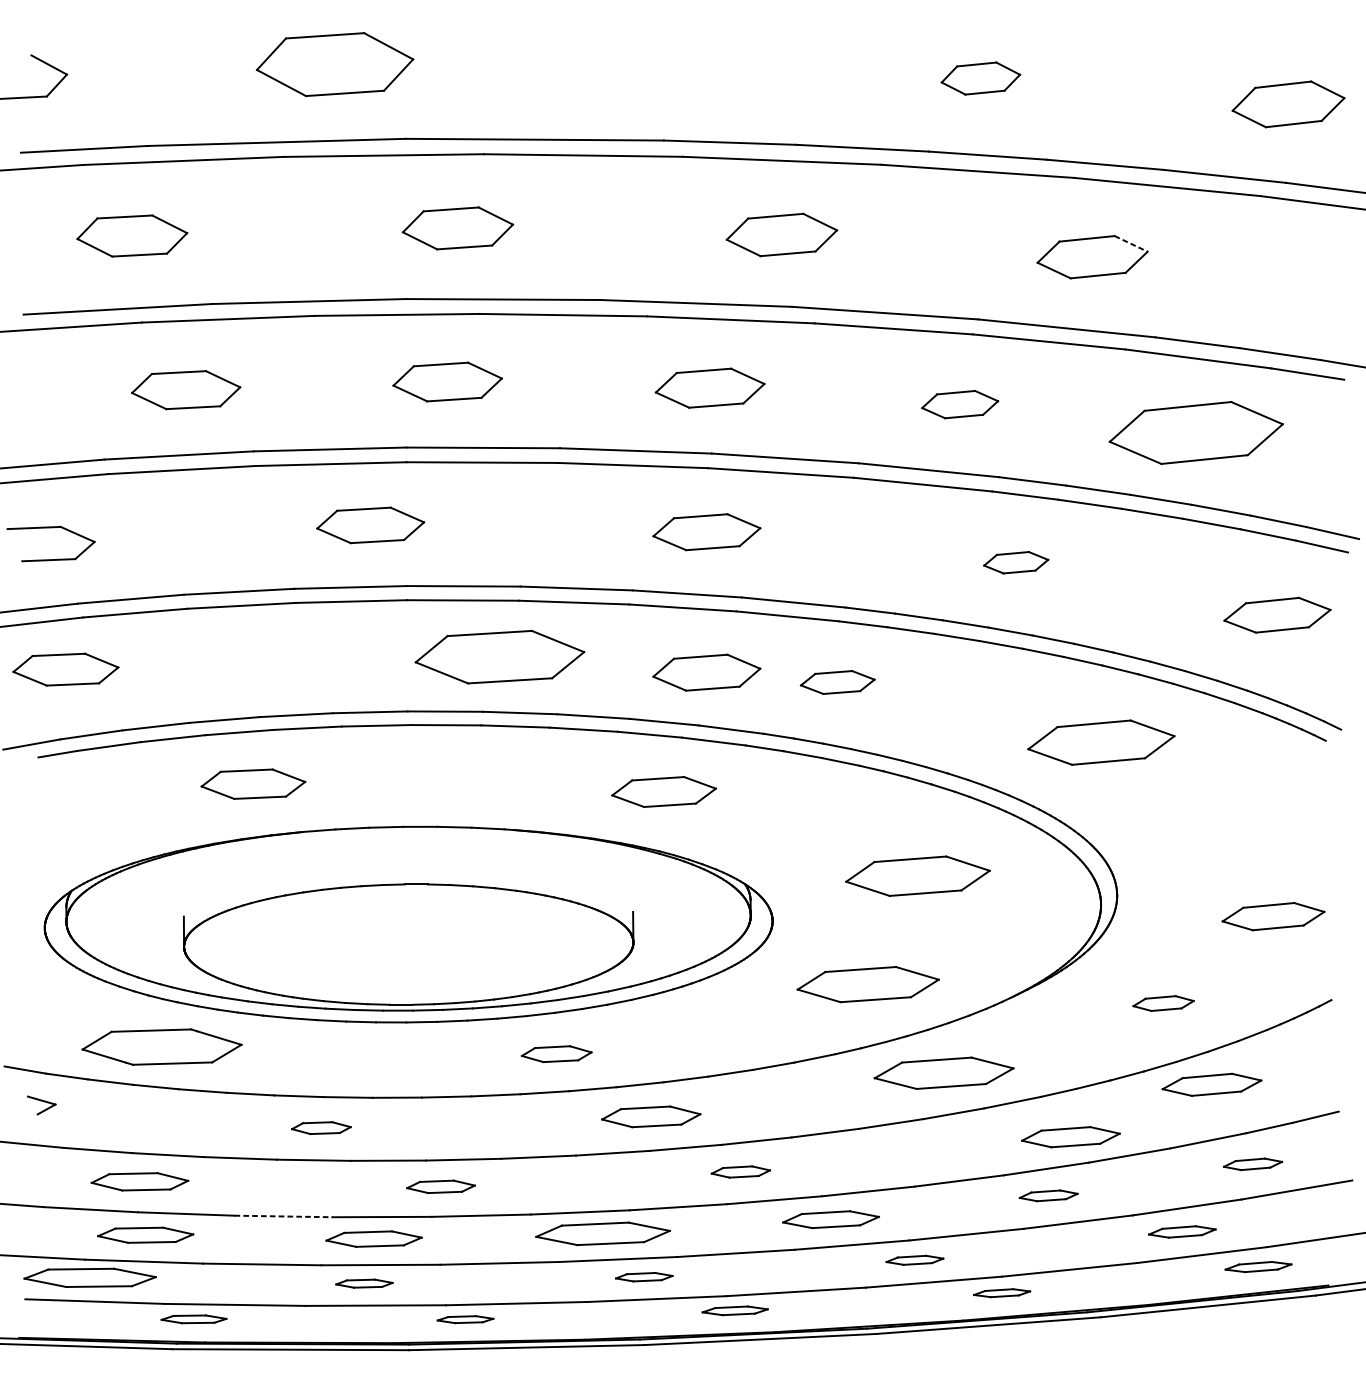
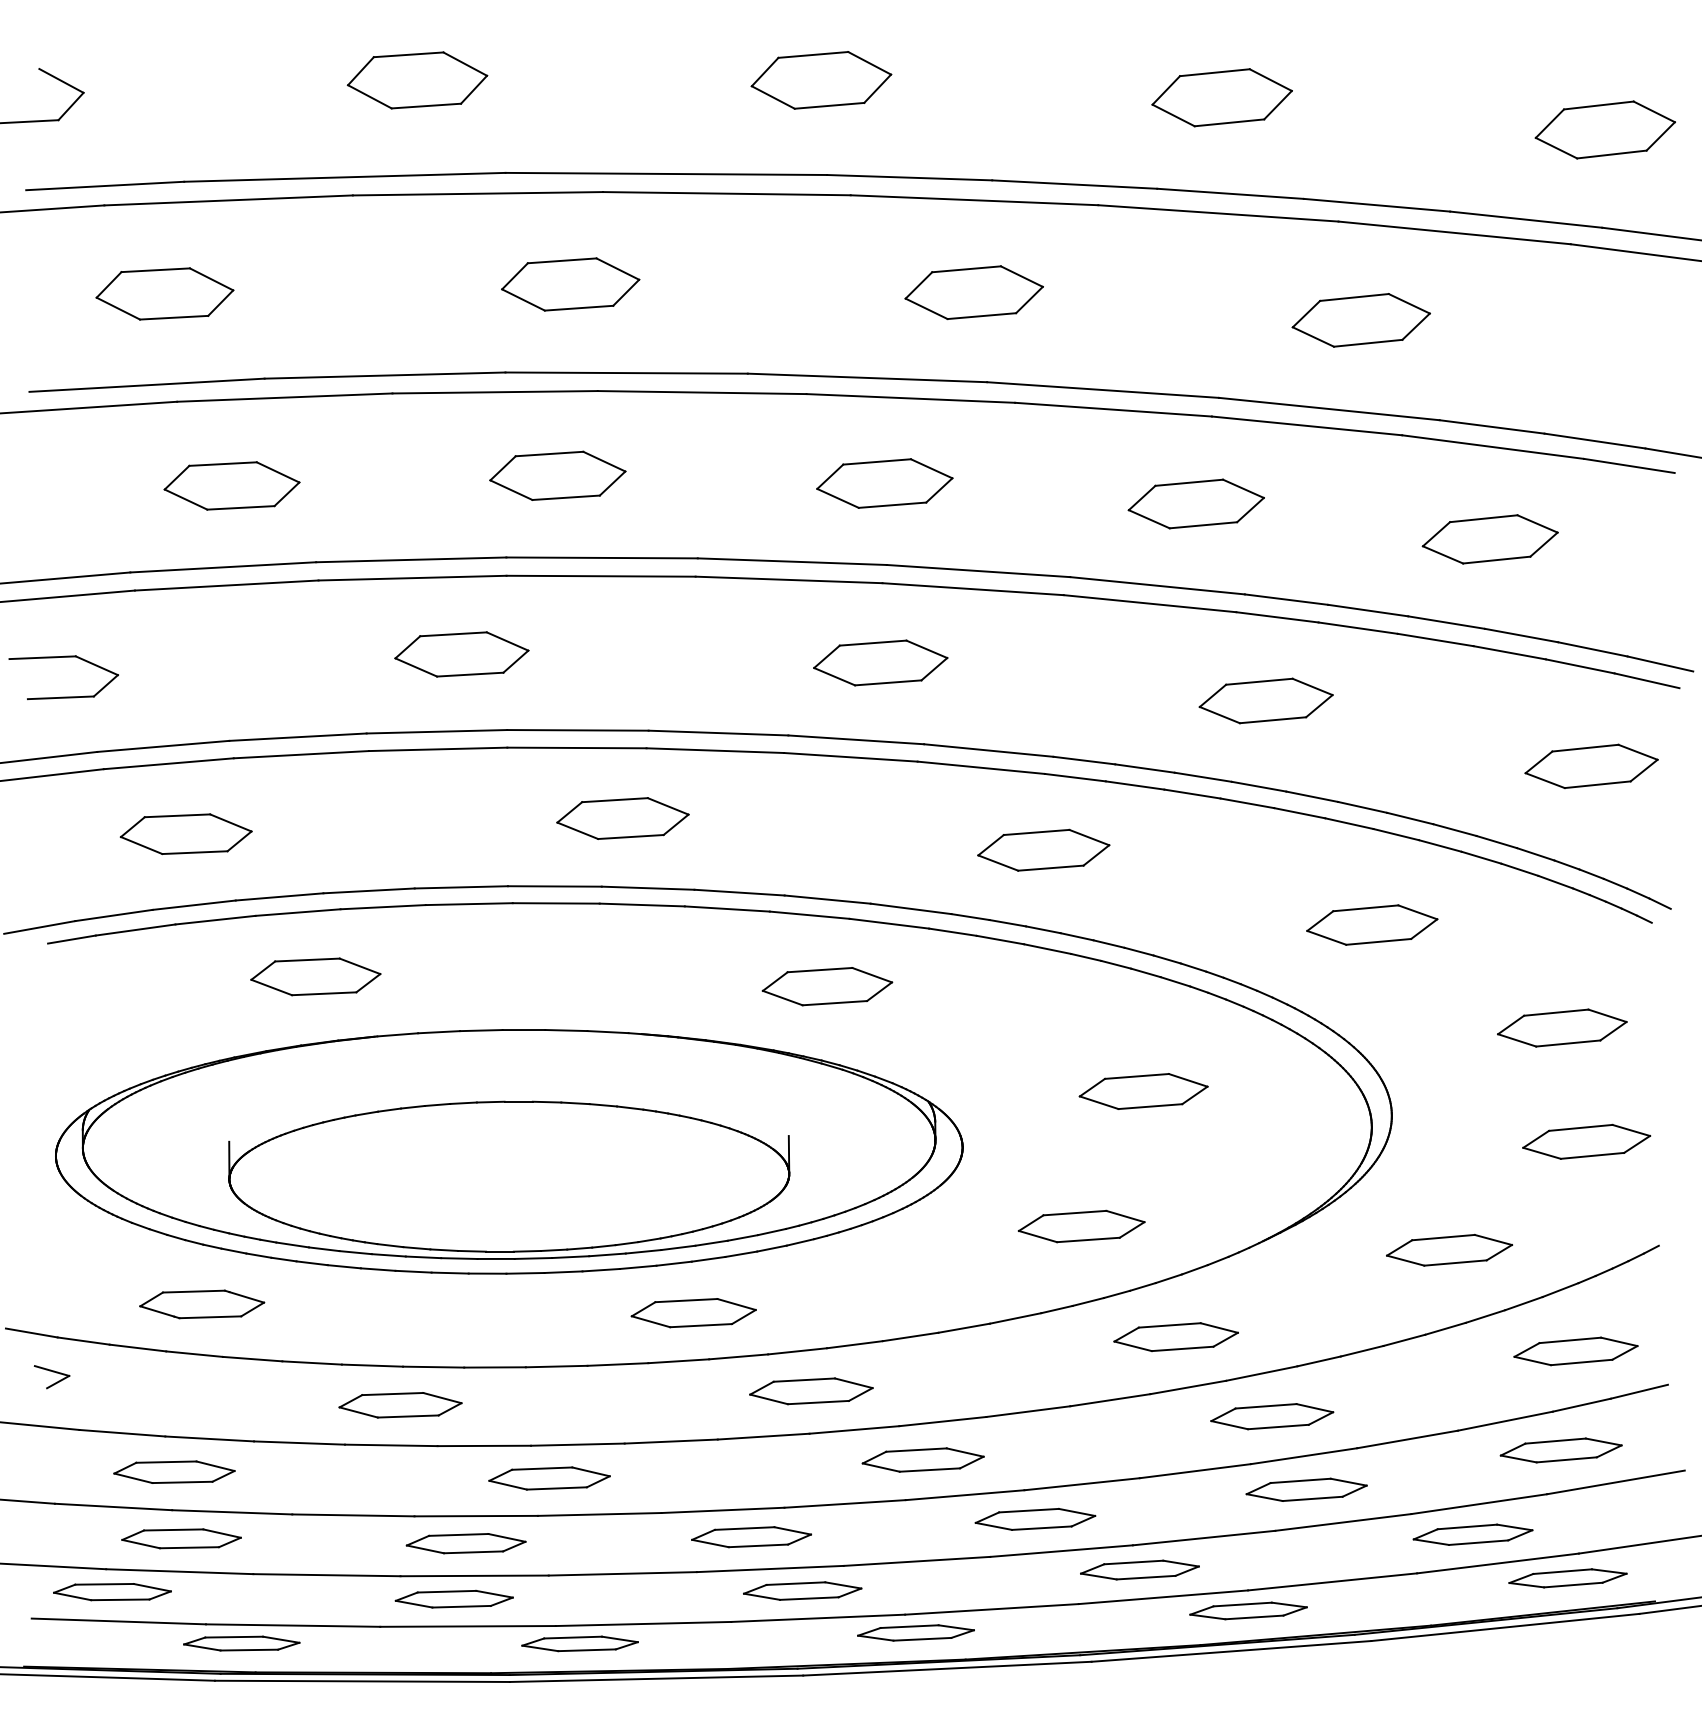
part: (335, 64) -> (417, 80), size x0.71
part: (659, 64) -> (821, 80), added
part: (980, 78) -> (1221, 97), size x1.43
line: (1131, 243) -> (1409, 303), dashed -> solid
part: (959, 404) -> (1195, 503), size x1.43
part: (1195, 433) -> (1489, 539), size x0.62
part: (1015, 562) -> (1265, 700), size x1.67
part: (499, 657) -> (622, 818), size x0.62
part: (65, 669) -> (185, 834), moved
part: (706, 672) -> (880, 837), removed
part: (837, 681) -> (1043, 849), size x1.43
part: (1101, 742) -> (1372, 924), size x0.71
part: (1254, 824) -> (1562, 1027), added
part: (917, 876) -> (1143, 1091), size x0.71
part: (868, 984) -> (1081, 1226), size x0.71
part: (1163, 1003) -> (1449, 1249), size x1.67
part: (162, 1047) -> (202, 1304), size x0.62
part: (556, 1054) -> (693, 1313), size x1.43
part: (943, 1073) -> (1175, 1337), size x0.71
part: (1211, 1084) -> (1575, 1351), moved
part: (321, 1128) -> (400, 1405), size x1.67
part: (1071, 1137) -> (1272, 1416), moved
part: (1252, 1164) -> (1560, 1450), size x1.67
part: (740, 1171) -> (922, 1459), size x1.67
part: (440, 1186) -> (549, 1478), size x1.43
part: (1048, 1195) -> (1306, 1489), size x1.67
line: (283, 1216) -> (353, 1515), dashed -> solid
part: (1181, 1231) -> (1472, 1534), size x1.43
part: (603, 1234) -> (751, 1537), size x0.71
part: (914, 1259) -> (1139, 1569), size x1.67
part: (1258, 1267) -> (1567, 1578), size x1.43
part: (644, 1276) -> (802, 1590), size x1.67
part: (90, 1278) -> (112, 1592), size x0.71
part: (363, 1283) -> (453, 1598), size x1.67
part: (1002, 1292) -> (1248, 1610), size x1.67
part: (734, 1310) -> (915, 1632), size x1.43
part: (193, 1319) -> (241, 1643), size x1.43
part: (465, 1319) -> (579, 1643), size x1.67

